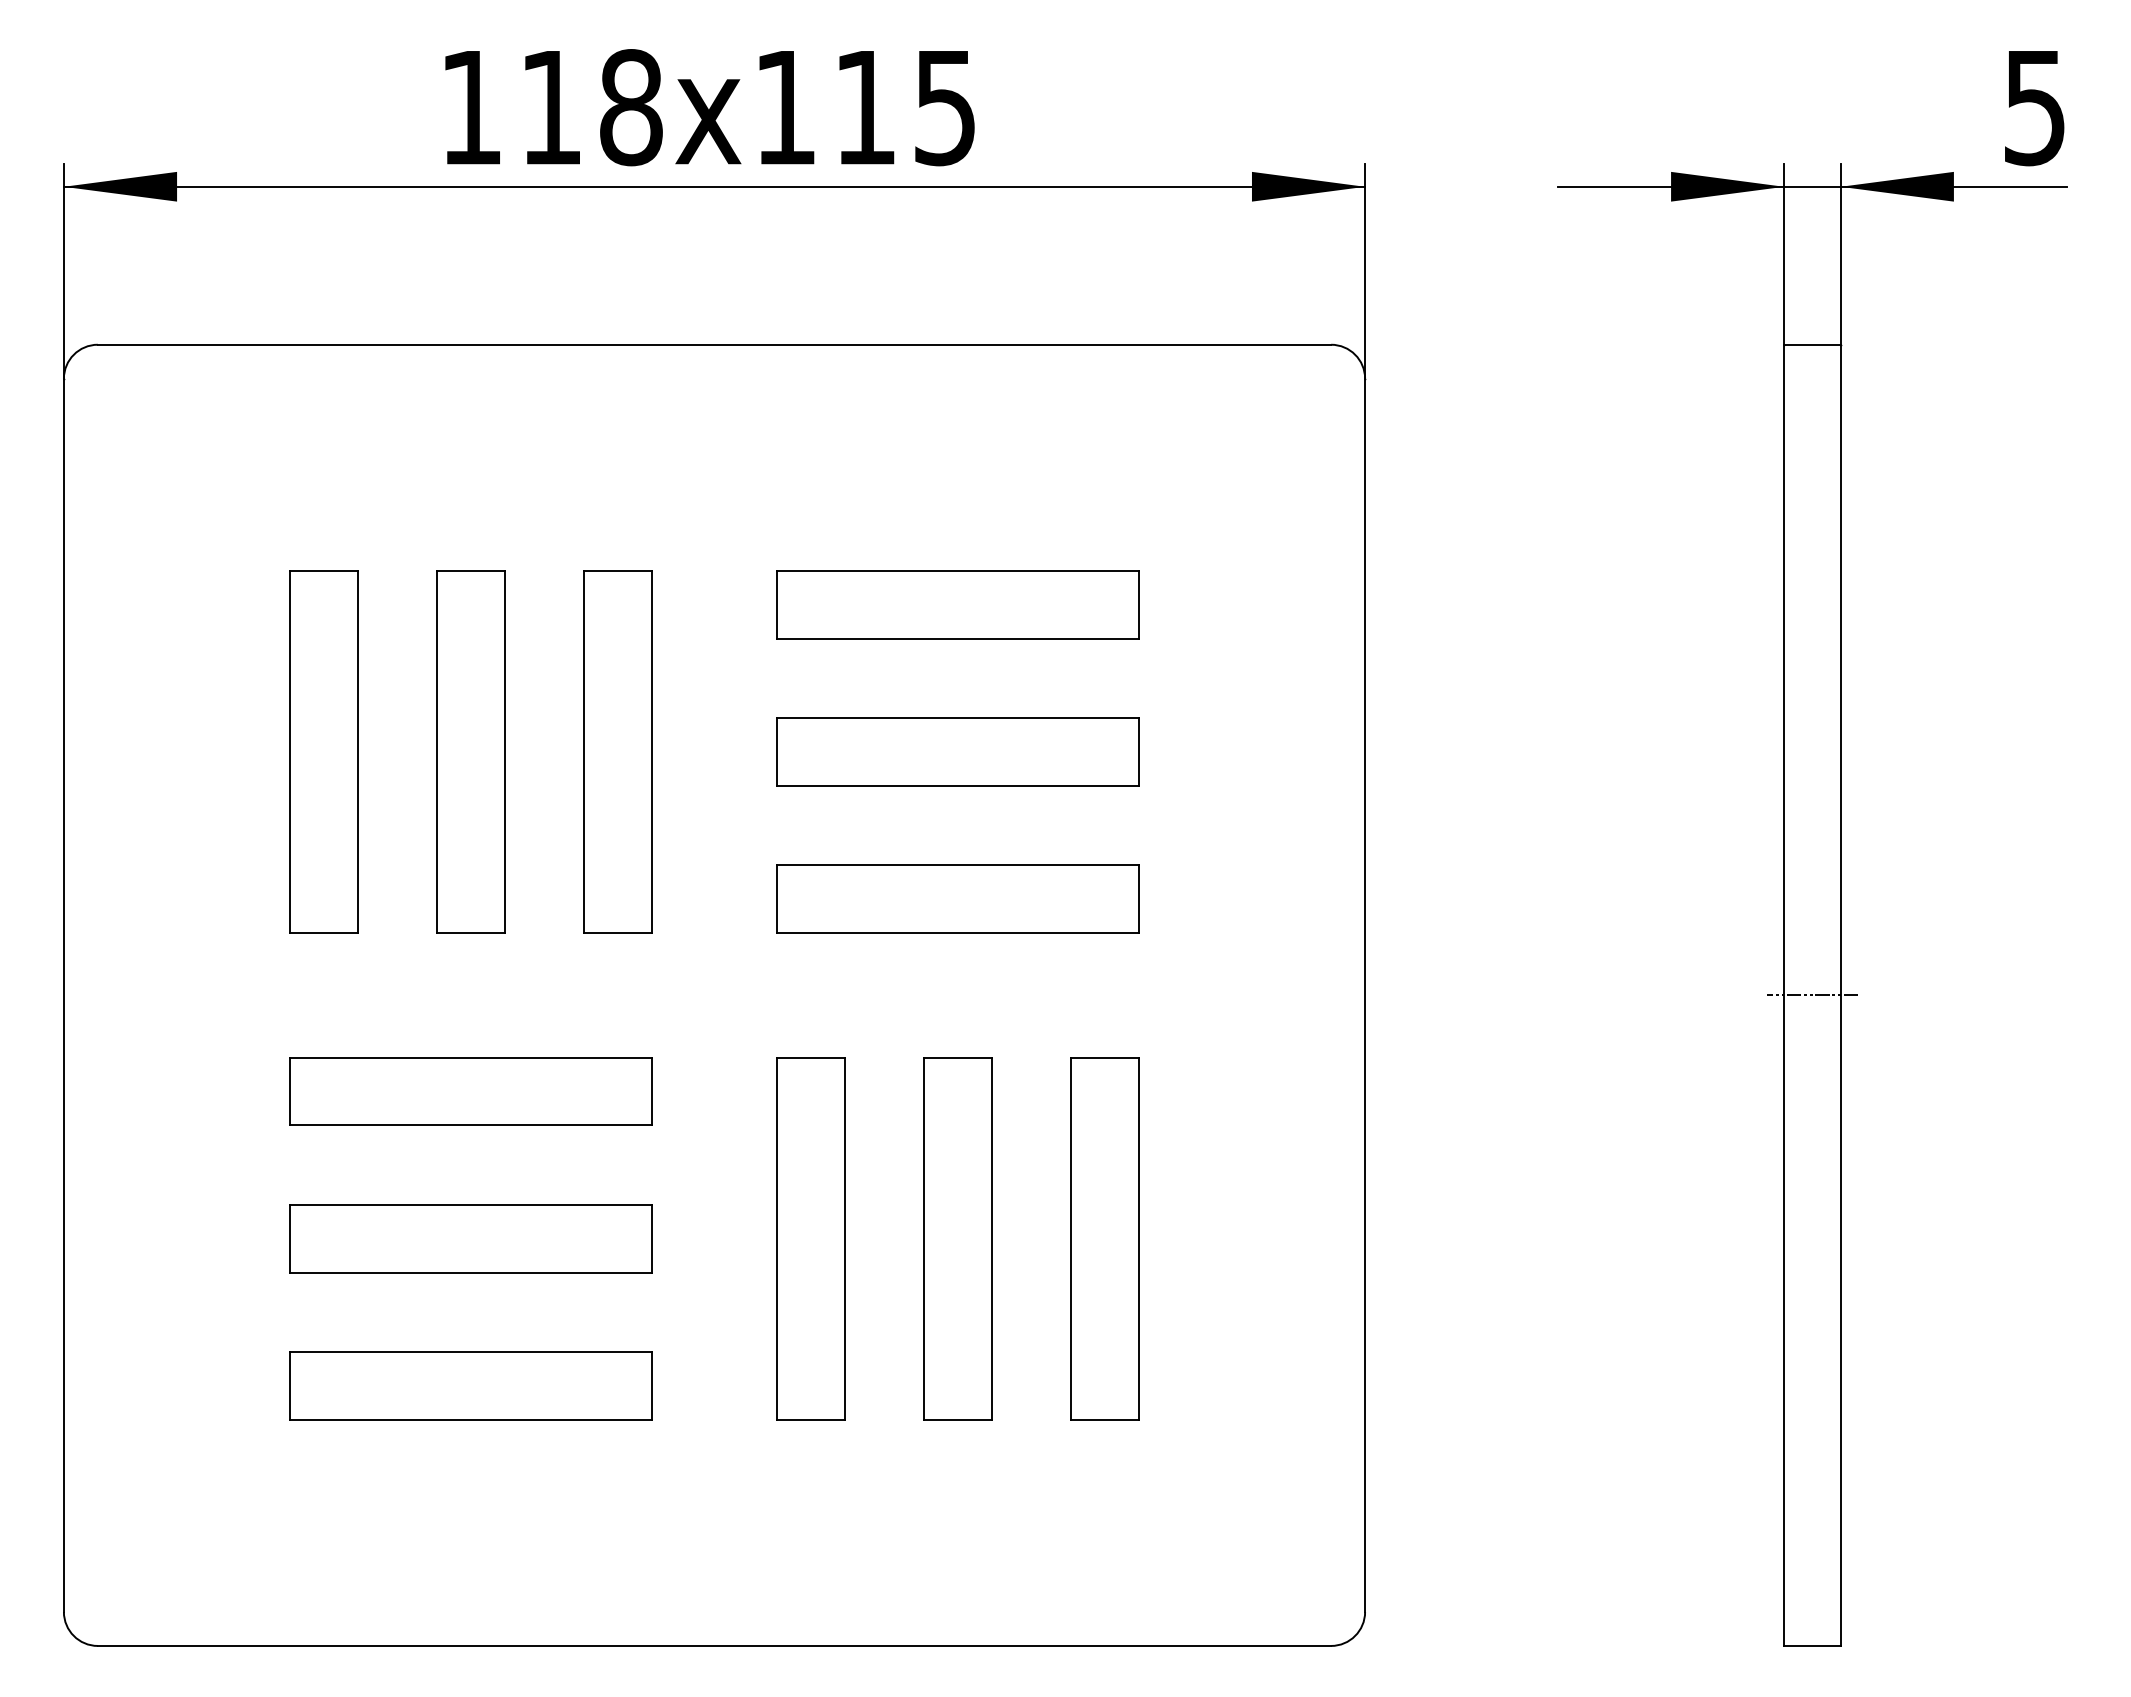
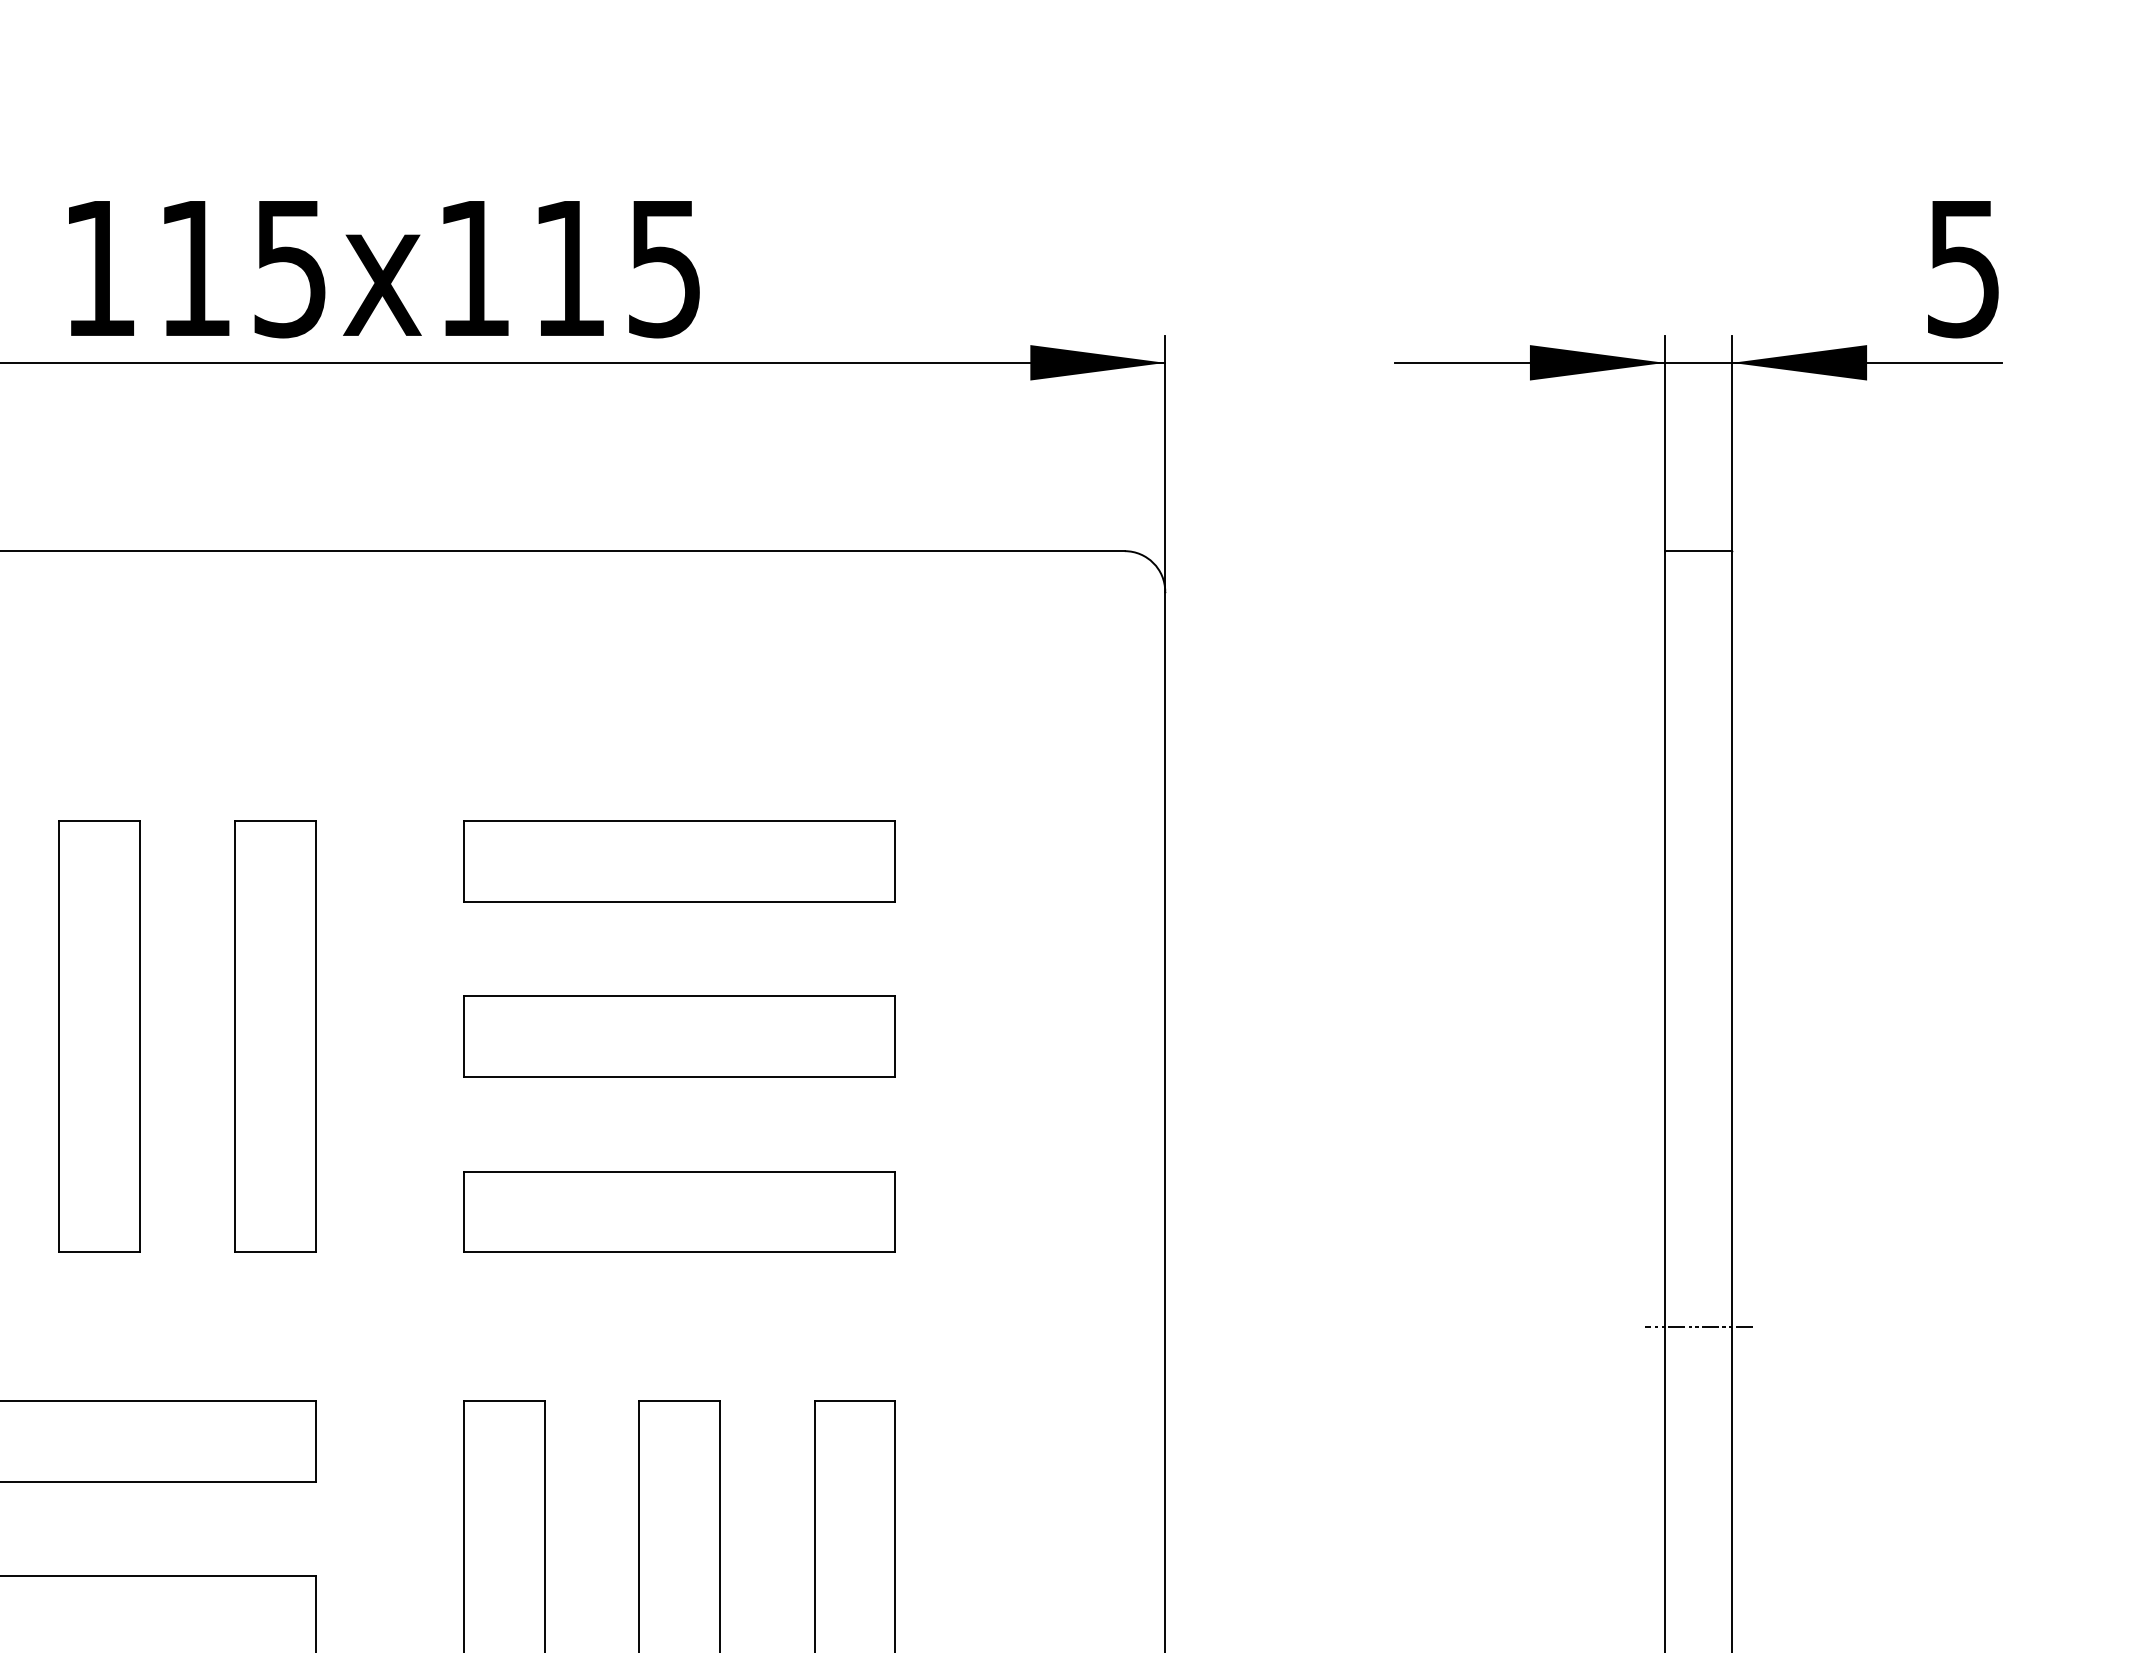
text: (631, 107) -> (290, 268), 118 -> 115

